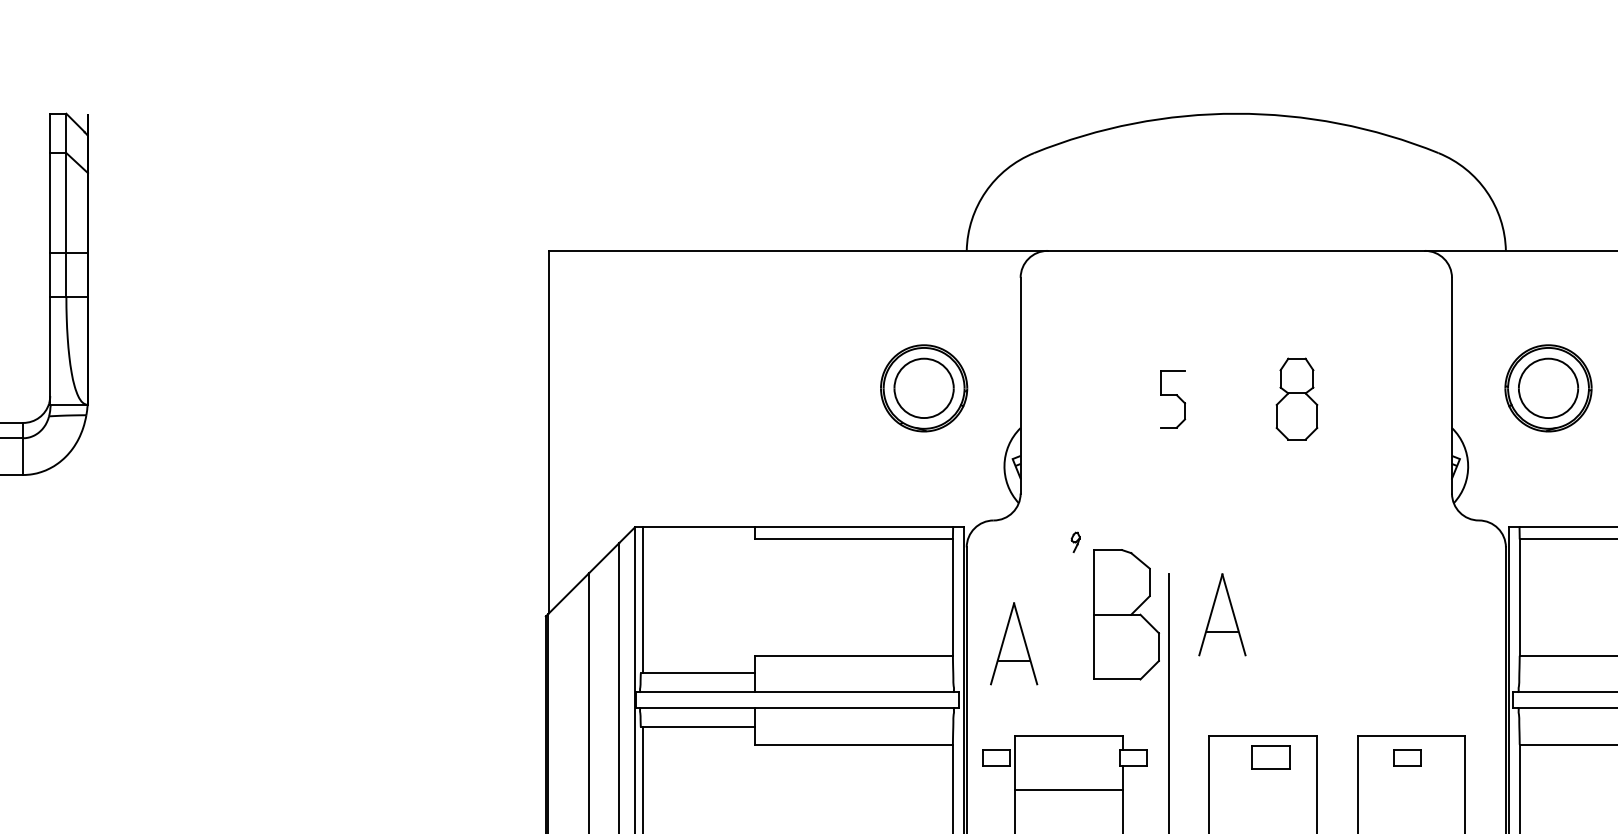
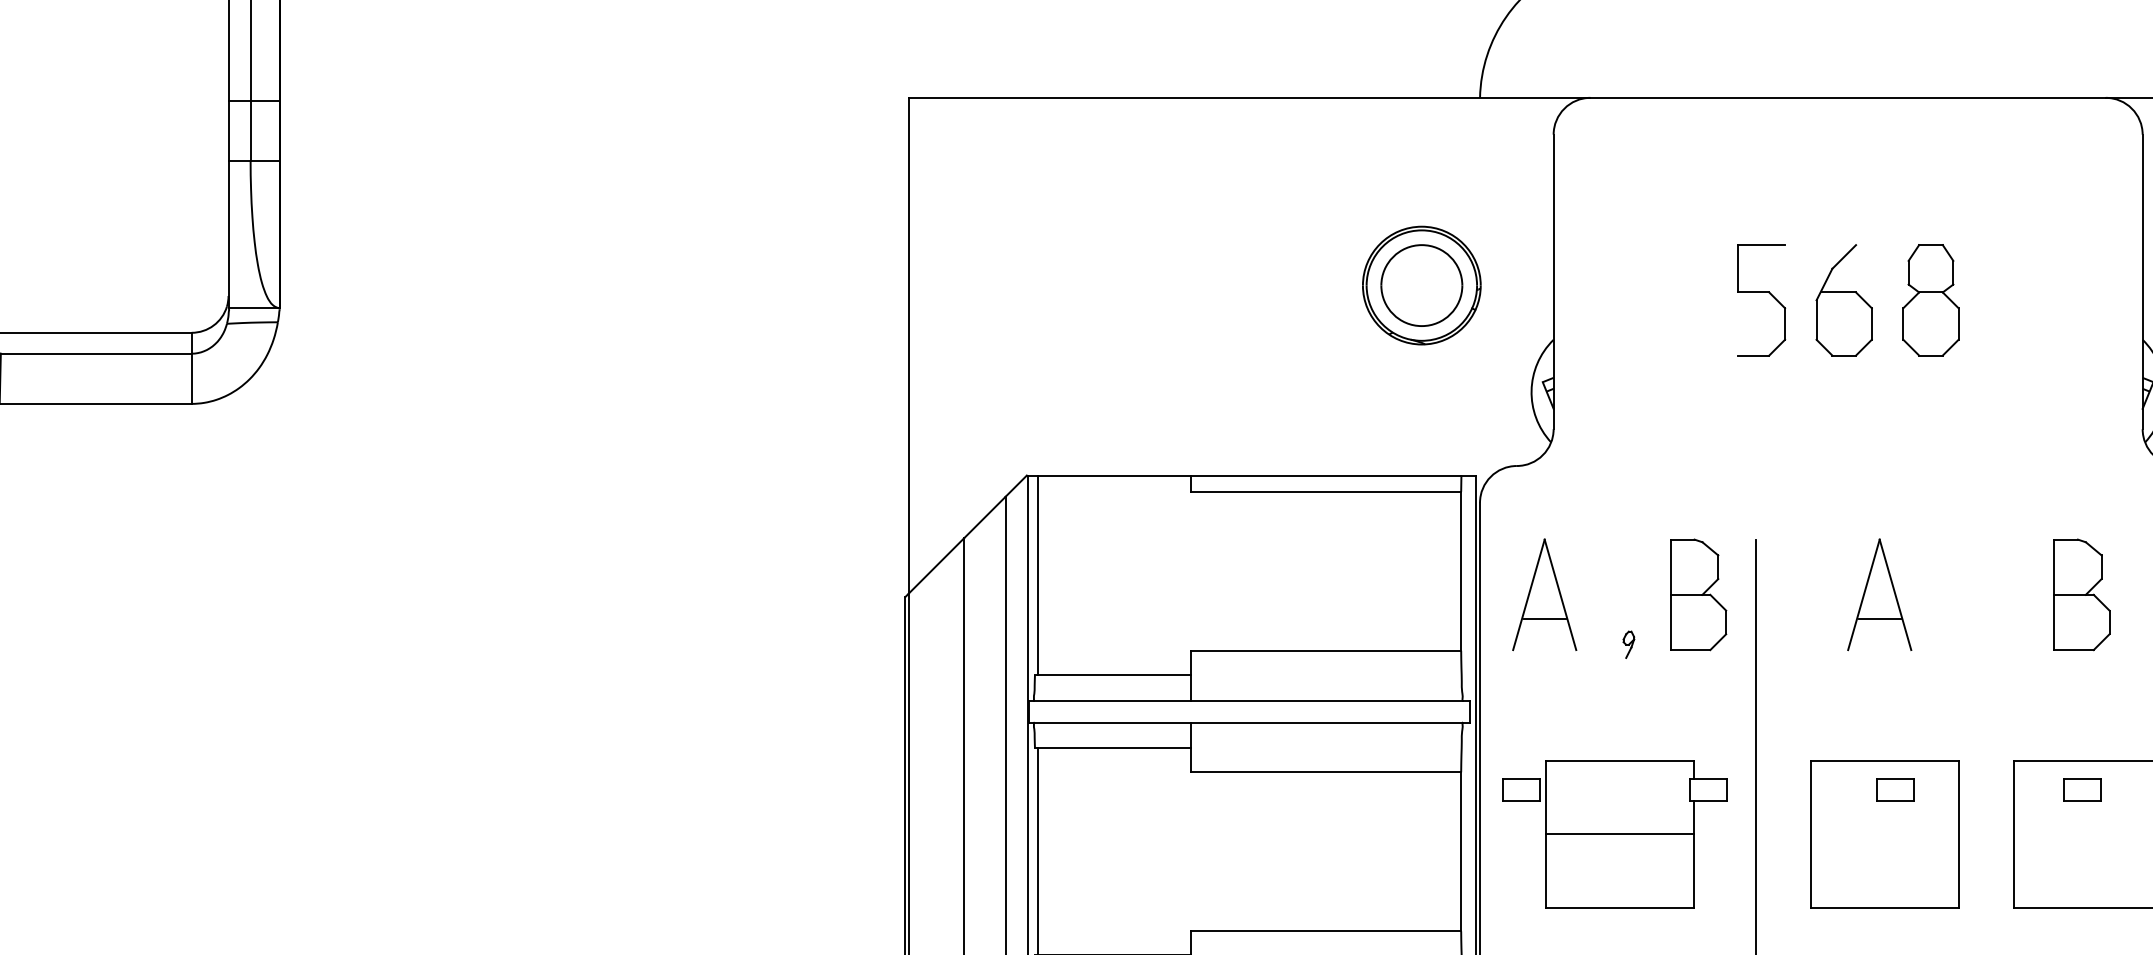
part: (1233, 398) -> (1844, 299), added
part: (1172, 399) -> (1760, 300), size x1.43
part: (1075, 541) -> (1628, 643), moved
part: (1126, 614) -> (1698, 594), size x0.62
part: (1222, 614) -> (1879, 594), moved
part: (1407, 614) -> (2081, 594), added
part: (1014, 643) -> (1545, 594), moved
part: (1270, 757) -> (1894, 789), size x0.71

